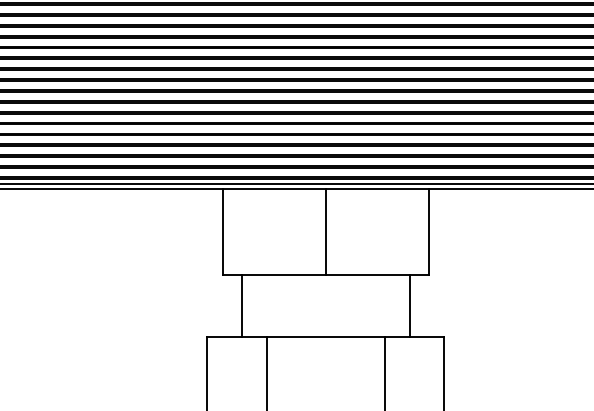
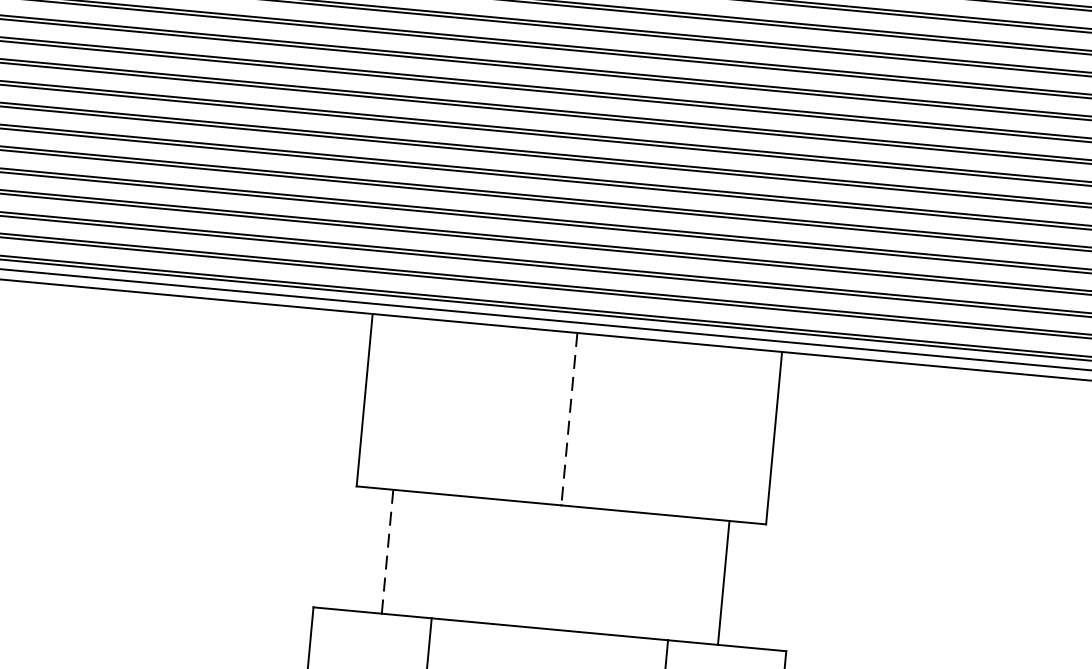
line: (325, 232) -> (568, 420), solid -> dashed
line: (241, 306) -> (387, 552), solid -> dashed

